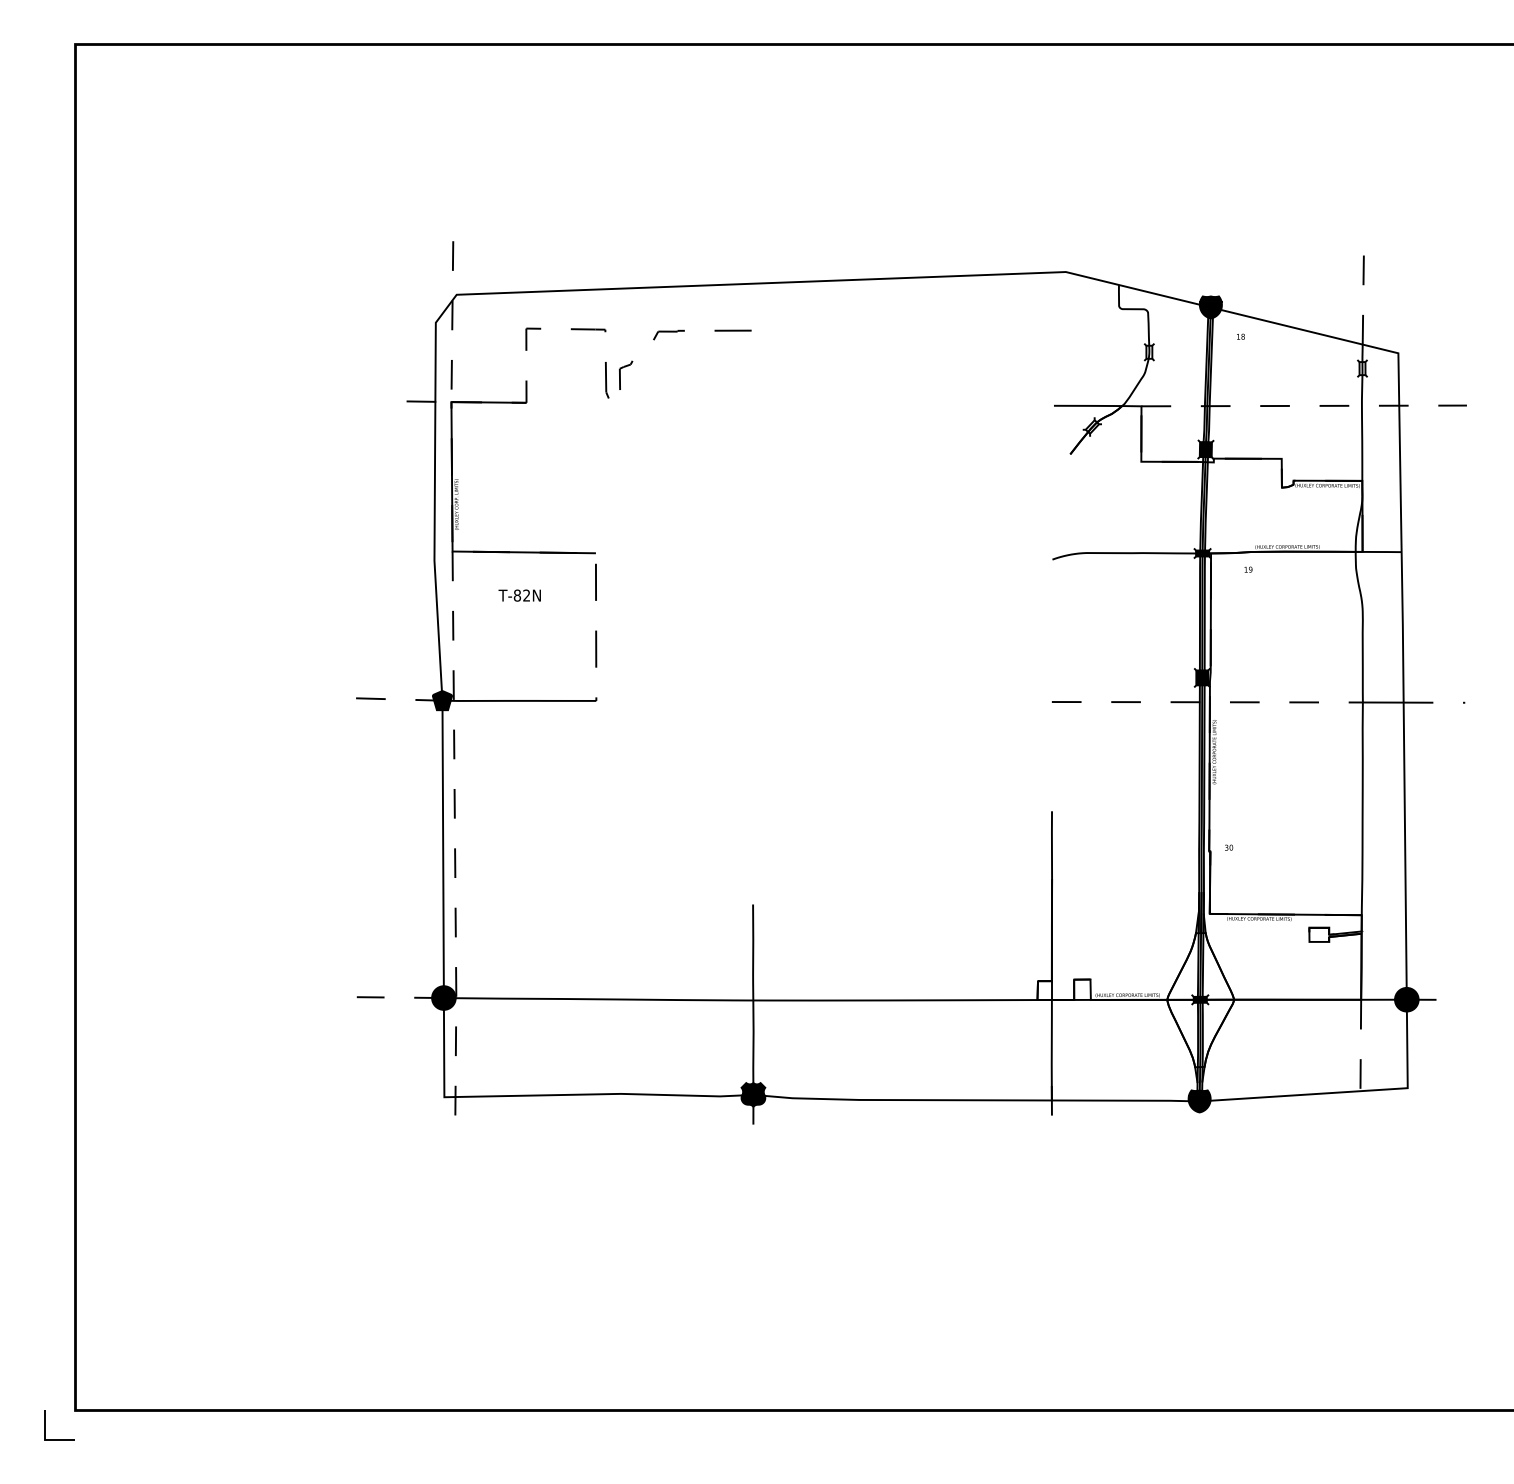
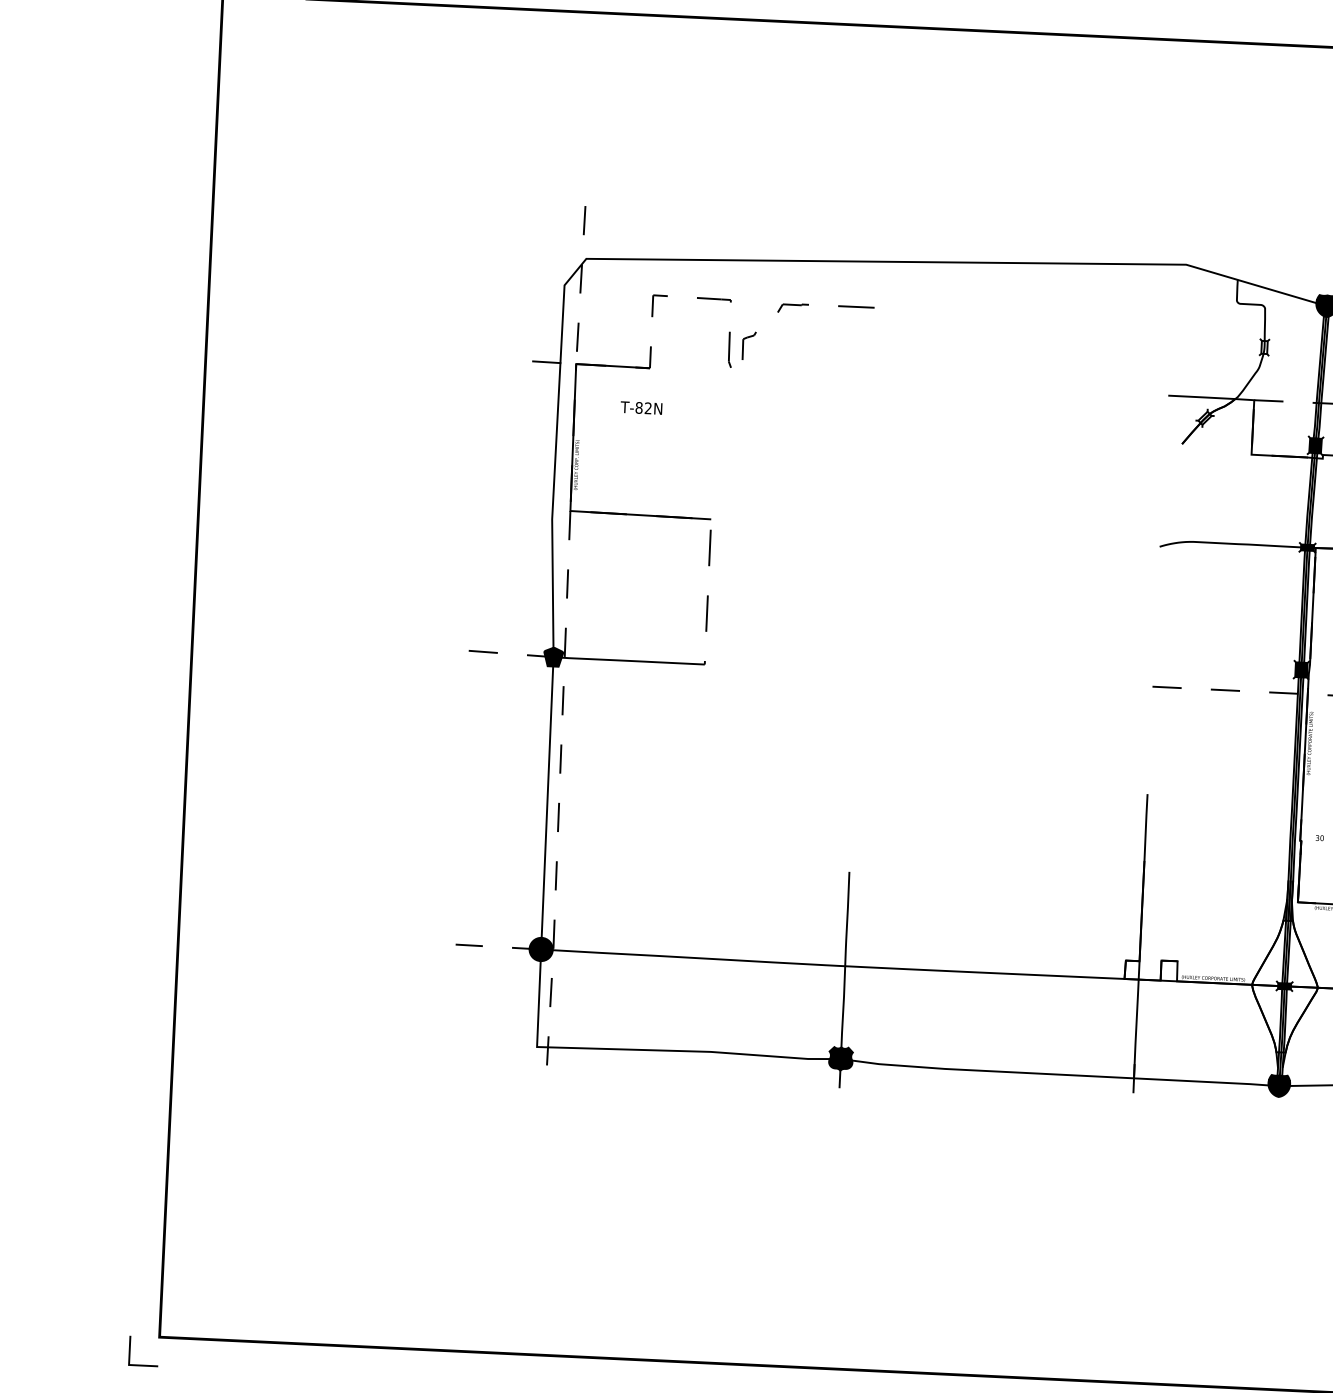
text: (519, 595) -> (641, 407), moved

